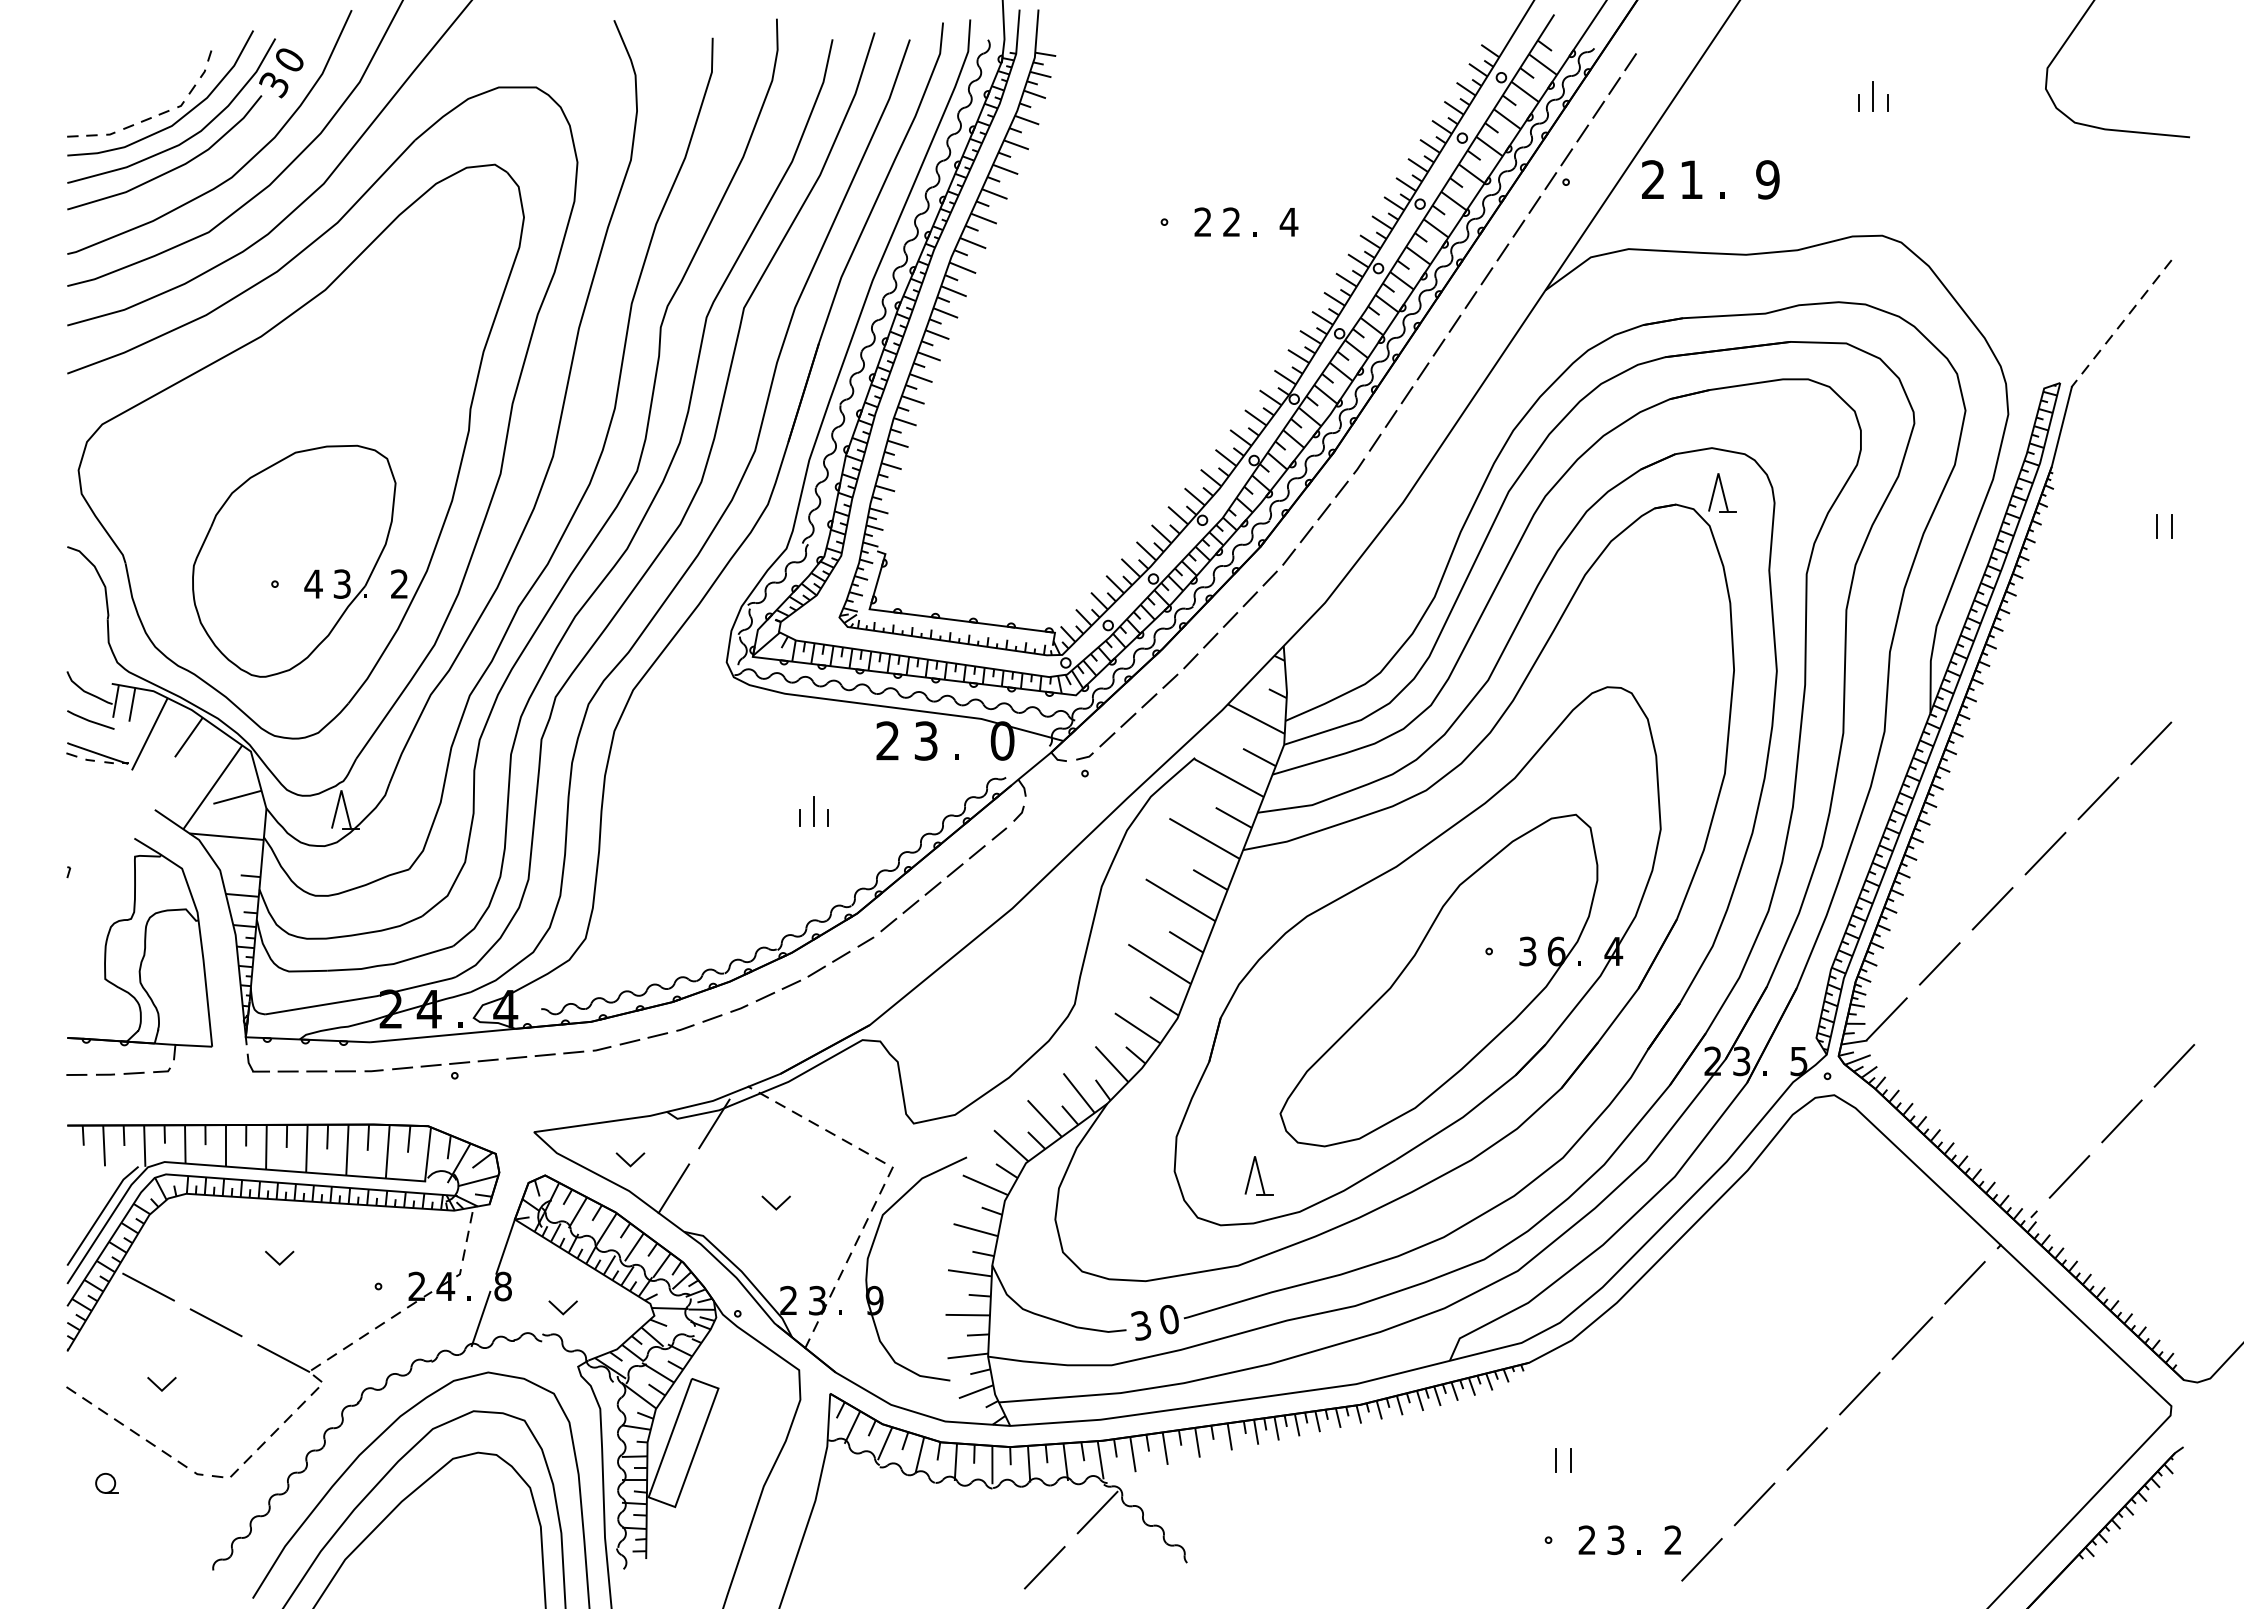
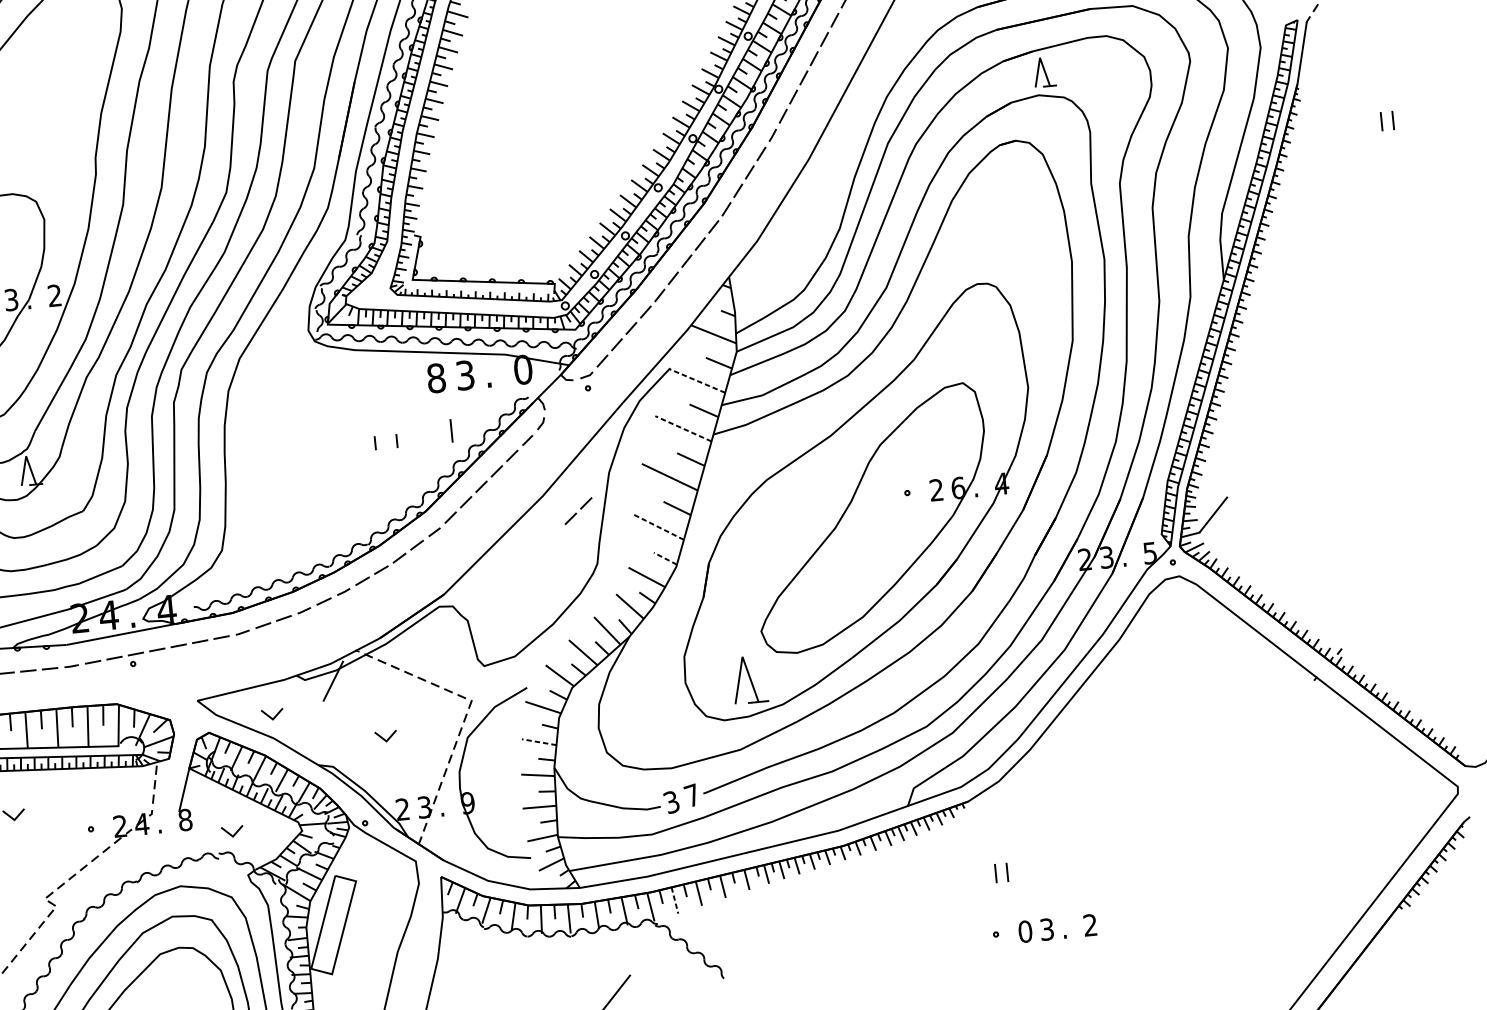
part: (1722, 492) -> (1044, 72), moved
text: (887, 740) -> (436, 377), 2 -> 8
line: (2151, 743) -> (1393, 286), removed
line: (1229, 778) -> (697, 381), solid -> dashed
line: (2098, 798) -> (1357, 331), removed
line: (813, 811) -> (451, 430), moved
line: (1204, 838) -> (683, 428), solid -> dashed
line: (2045, 853) -> (1321, 377), removed
line: (1992, 908) -> (1285, 423), removed
line: (1059, 930) -> (580, 509), added
text: (1527, 951) -> (936, 490), 3 -> 2
line: (1159, 963) -> (658, 526), solid -> dashed
line: (1939, 963) -> (1249, 468), removed
line: (1163, 1006) -> (664, 558), solid -> dashed
line: (2174, 1065) -> (1434, 528), removed
line: (2121, 1121) -> (1398, 574), removed
part: (1258, 1175) -> (749, 679), size x1.6
line: (2069, 1176) -> (1363, 620), removed
line: (673, 1188) -> (307, 733), removed
line: (975, 1229) -> (538, 741), solid -> dashed
line: (1964, 1282) -> (1291, 708), removed
line: (480, 1318) -> (170, 845), removed
text: (1168, 1319) -> (691, 795), 0 -> 7
line: (1912, 1337) -> (1256, 753), removed
line: (283, 1358) -> (24, 890), removed
line: (1859, 1393) -> (1220, 800), removed
line: (1806, 1448) -> (1184, 845), removed
line: (1132, 1454) -> (674, 900), solid -> dashed
line: (1754, 1504) -> (1149, 892), removed
line: (1097, 1512) -> (652, 947), removed
text: (1587, 1540) -> (1025, 931), 2 -> 0
line: (1701, 1559) -> (1113, 937), removed

